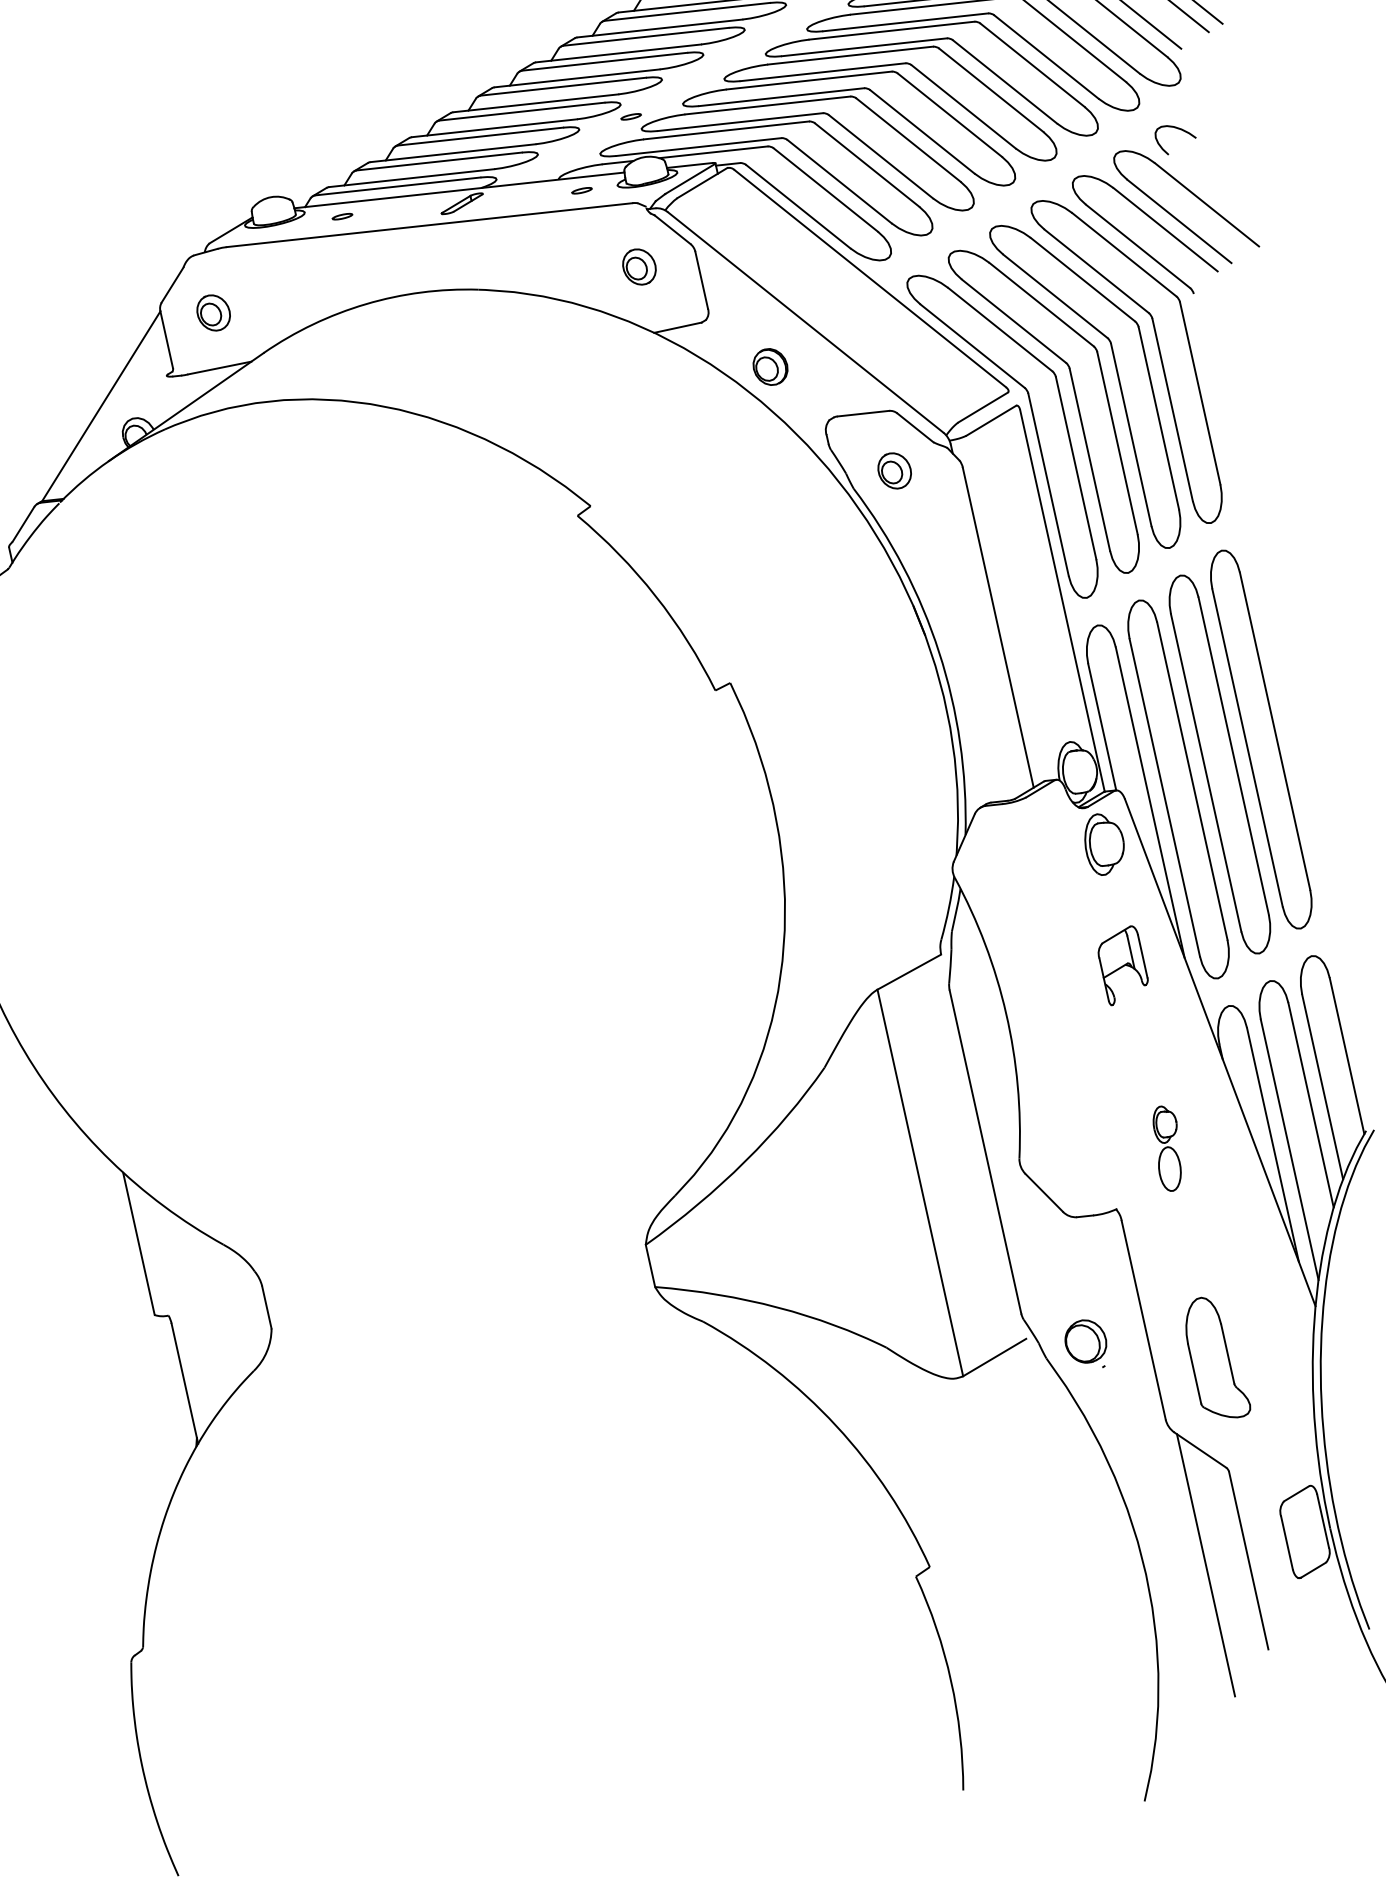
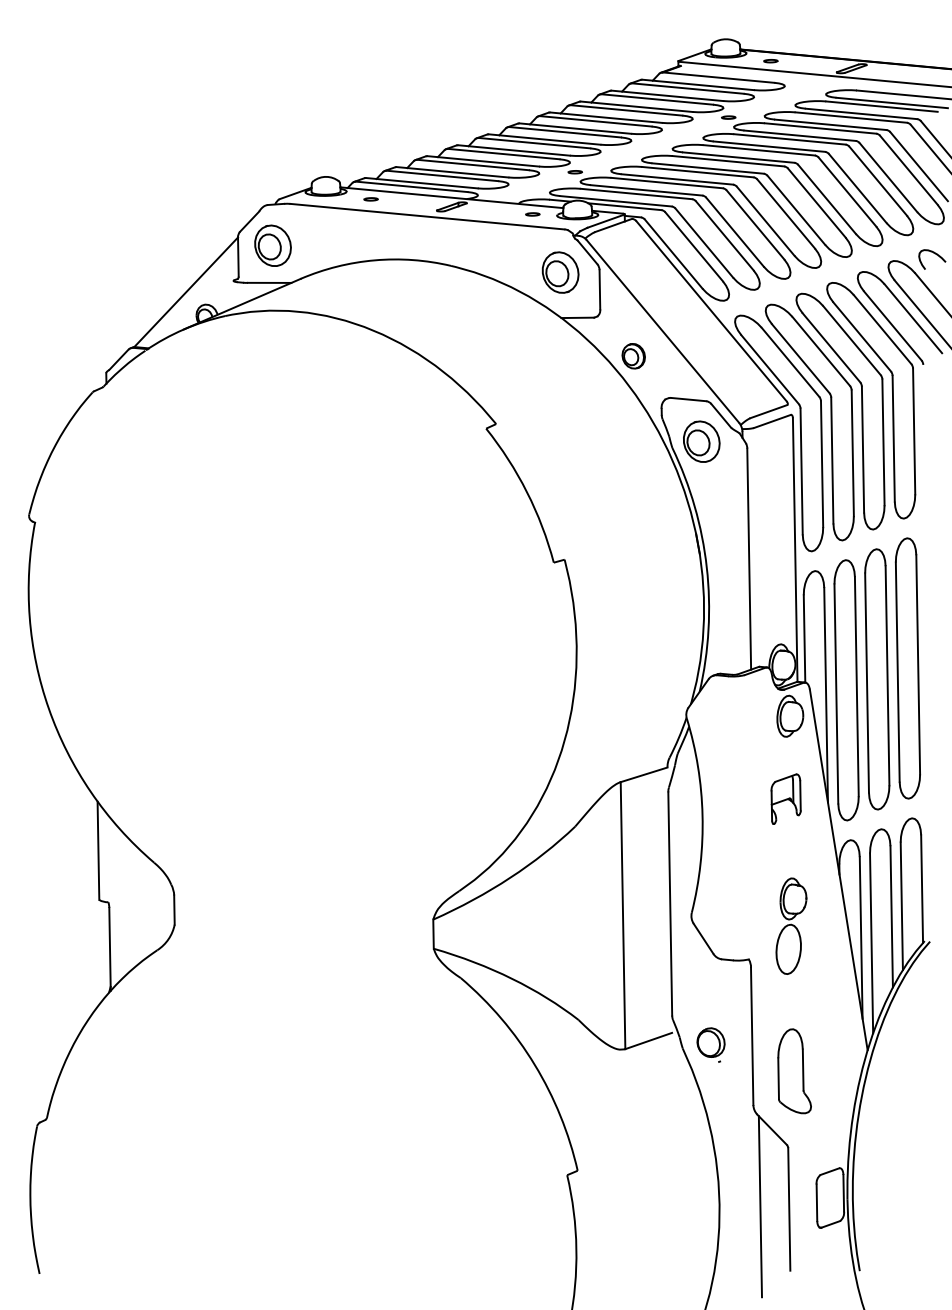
part: (639, 266) -> (560, 272), size x1.67
part: (212, 312) -> (272, 245), size x1.67
part: (894, 470) -> (701, 441), size x1.67
part: (1168, 1147) -> (791, 925), size x1.67

